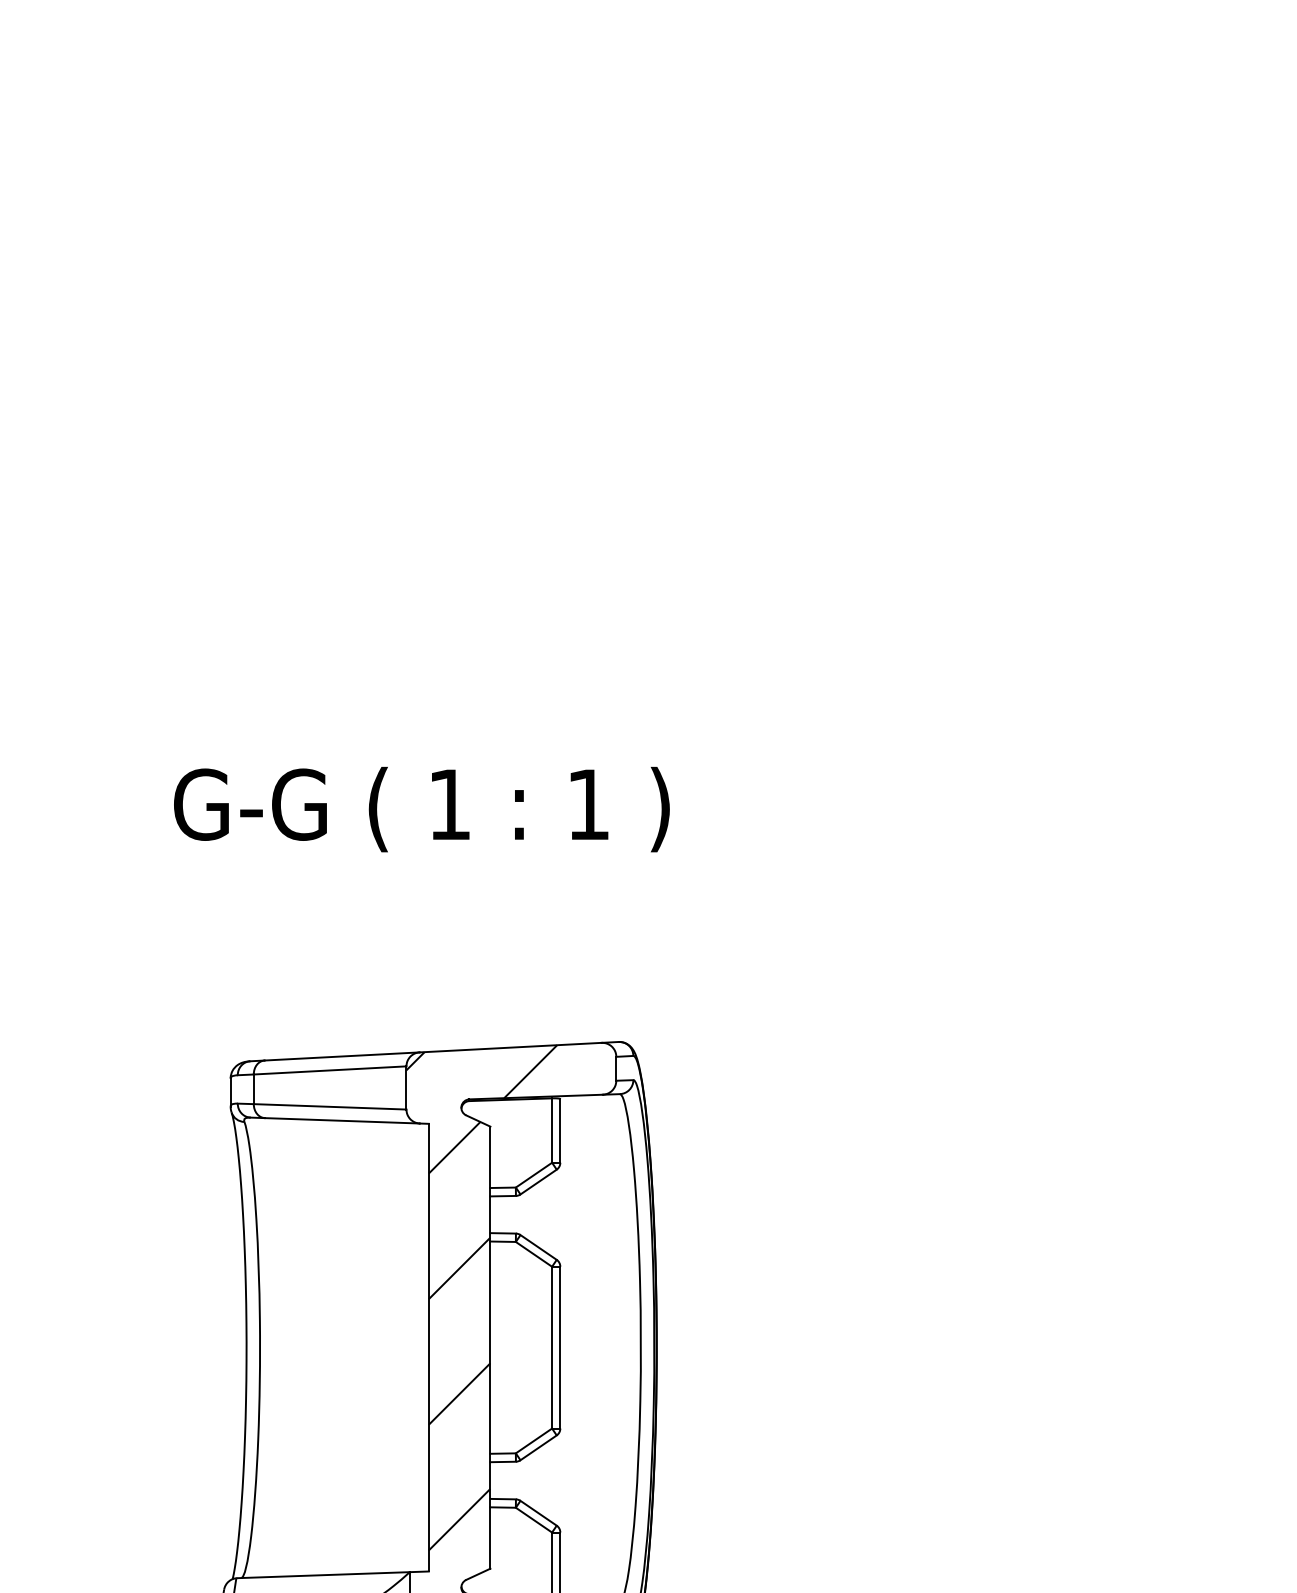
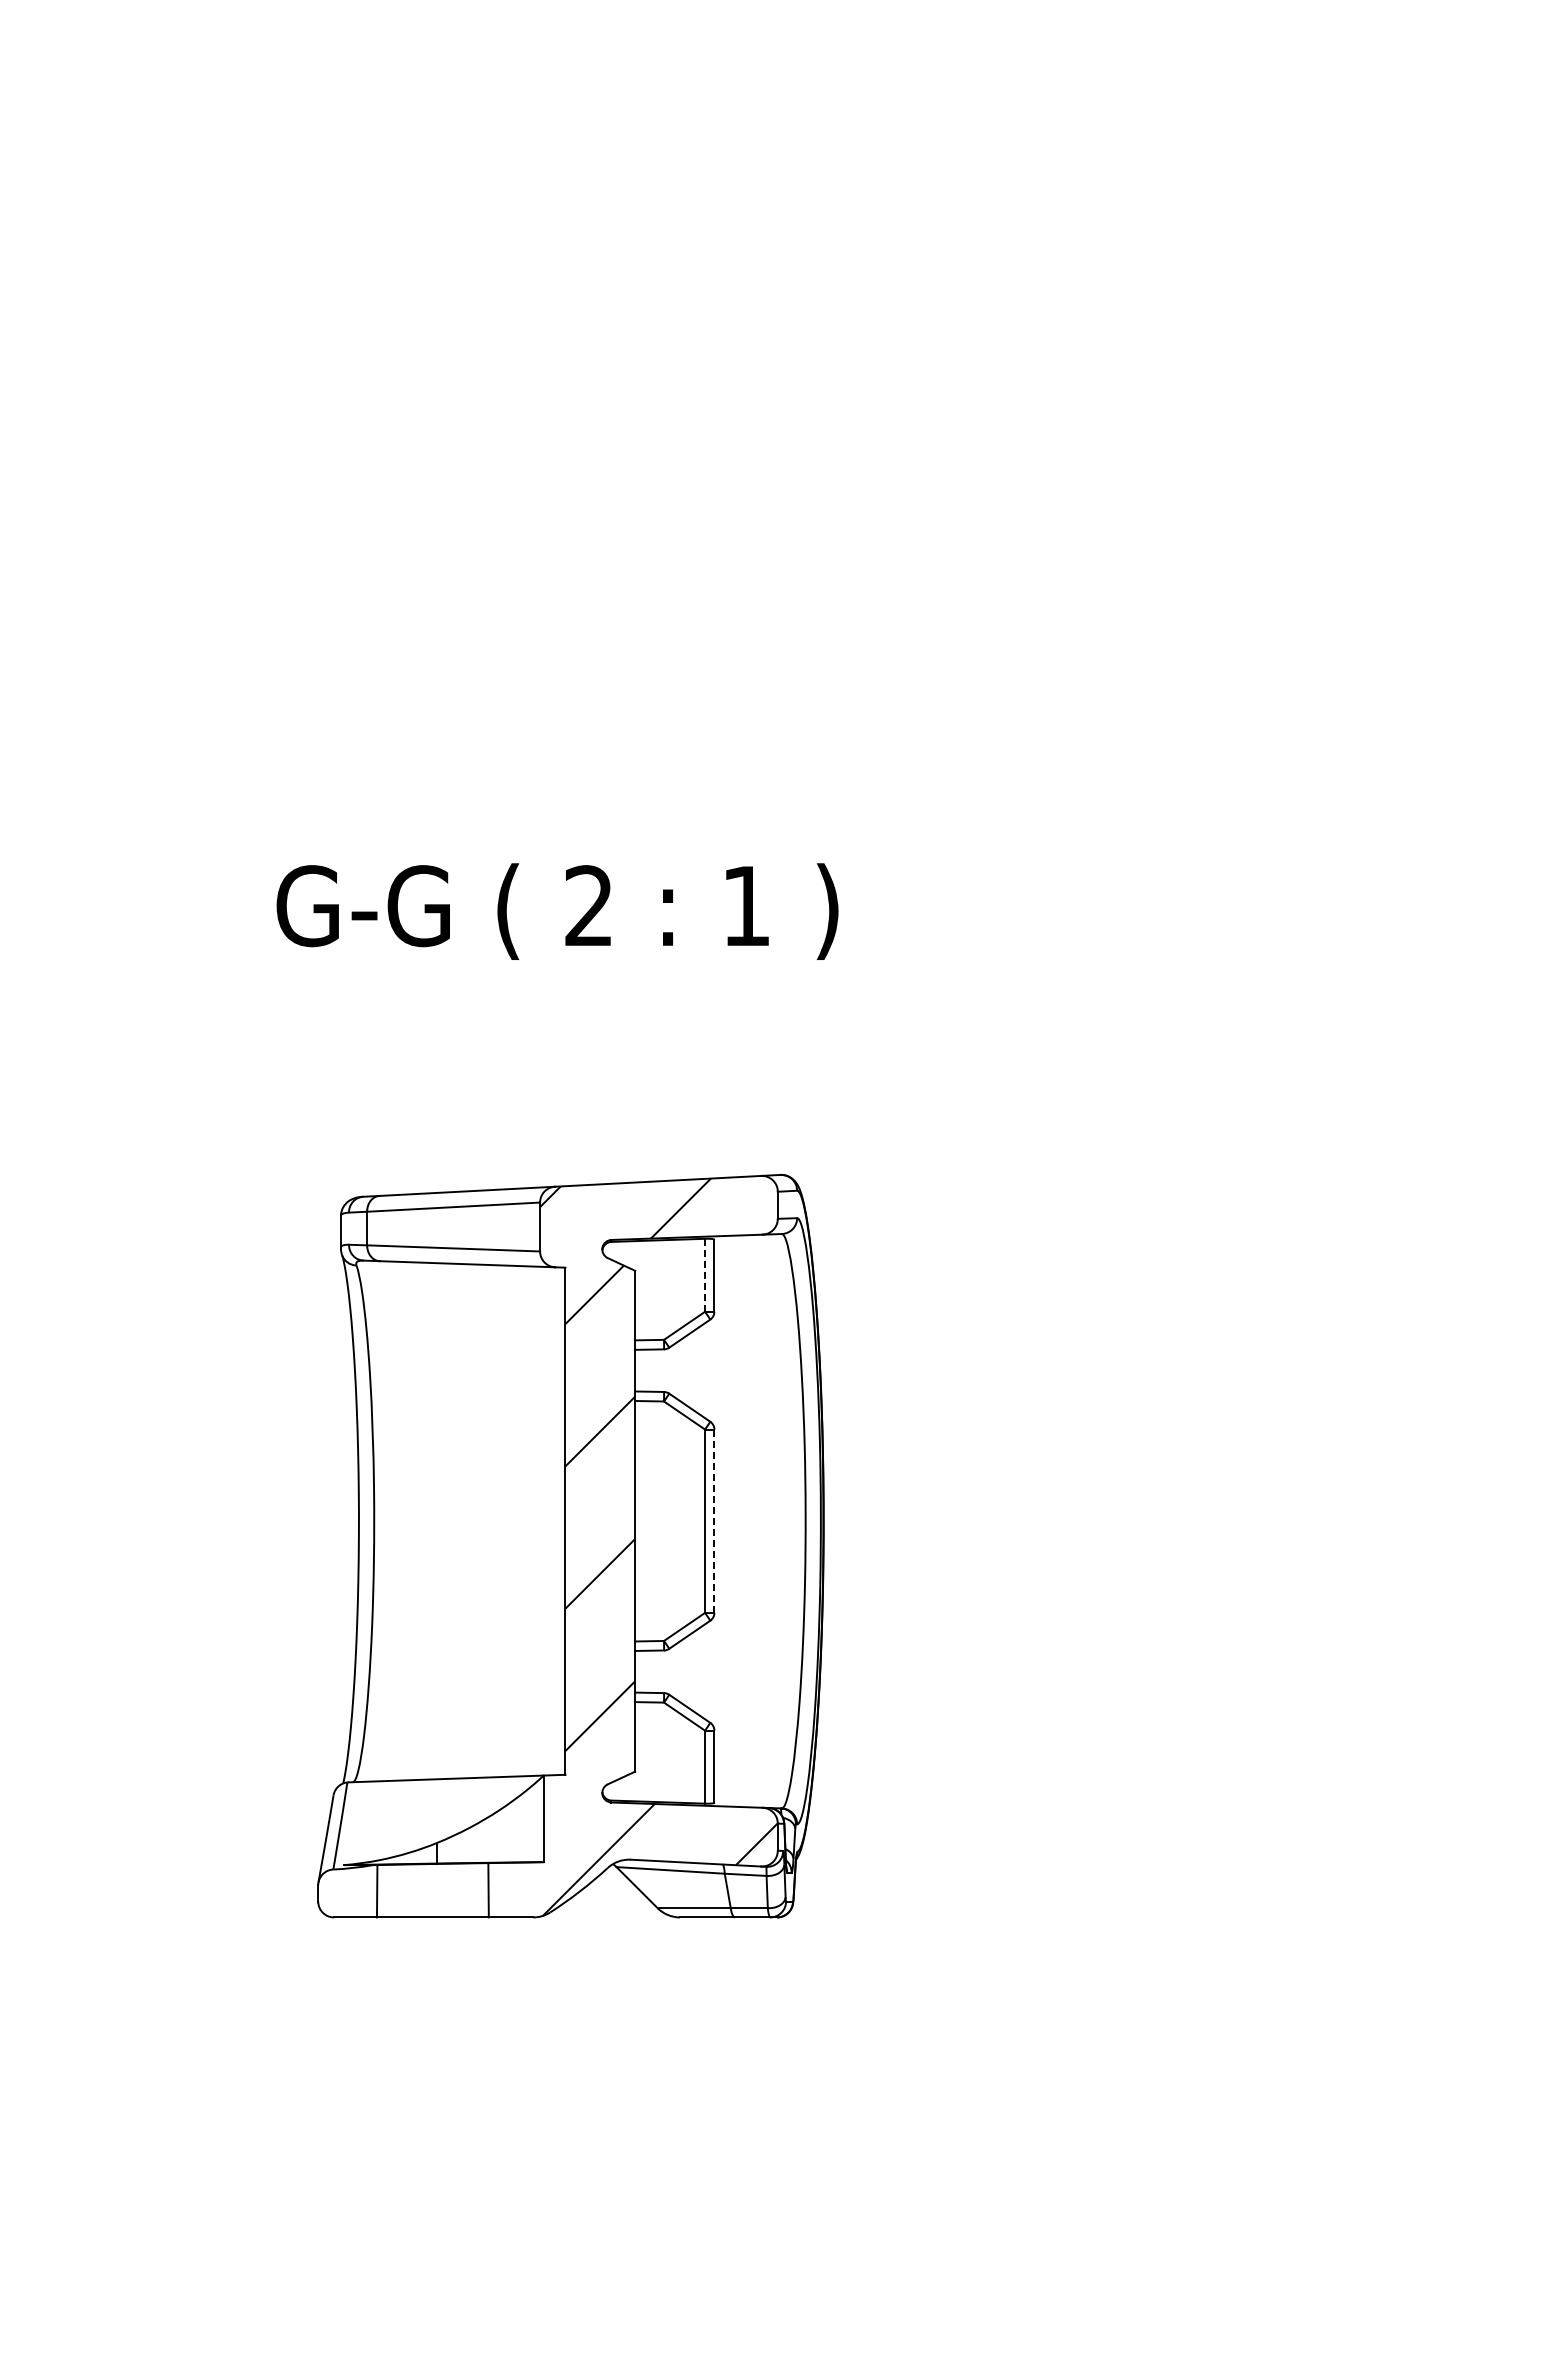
text: (449, 804) -> (588, 905), 1 -> 2
line: (552, 1130) -> (705, 1275), solid -> dashed
line: (560, 1347) -> (714, 1521), solid -> dashed

